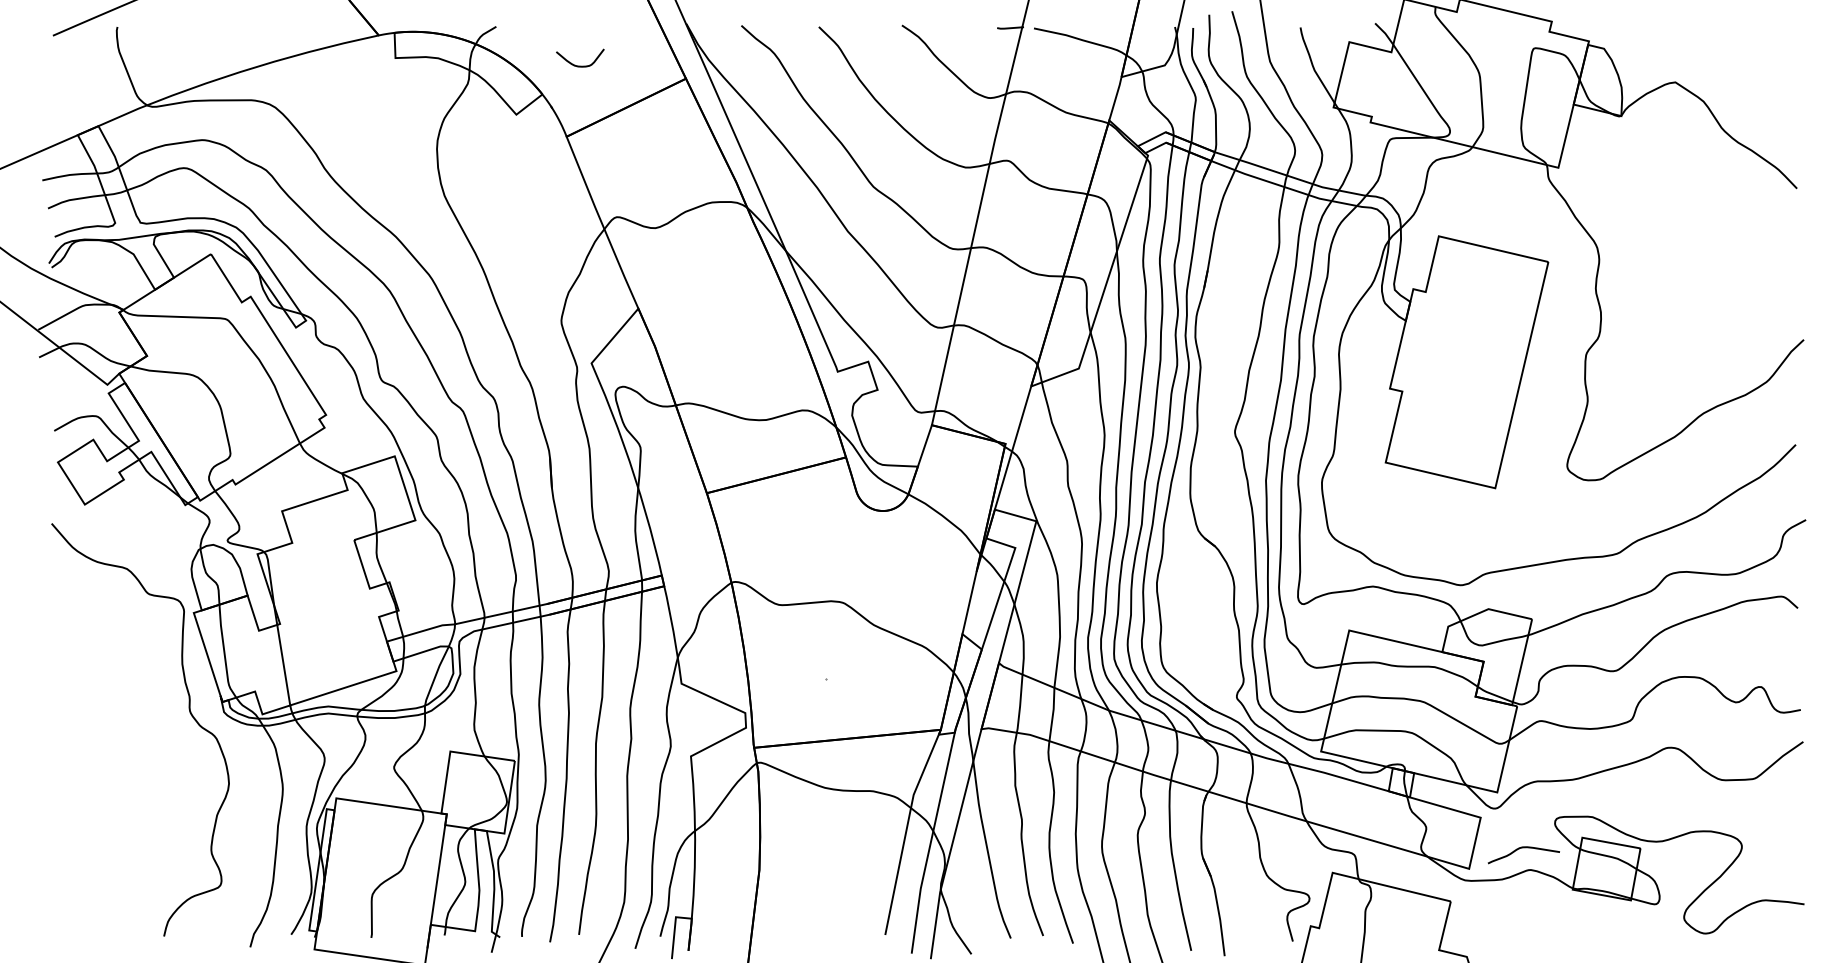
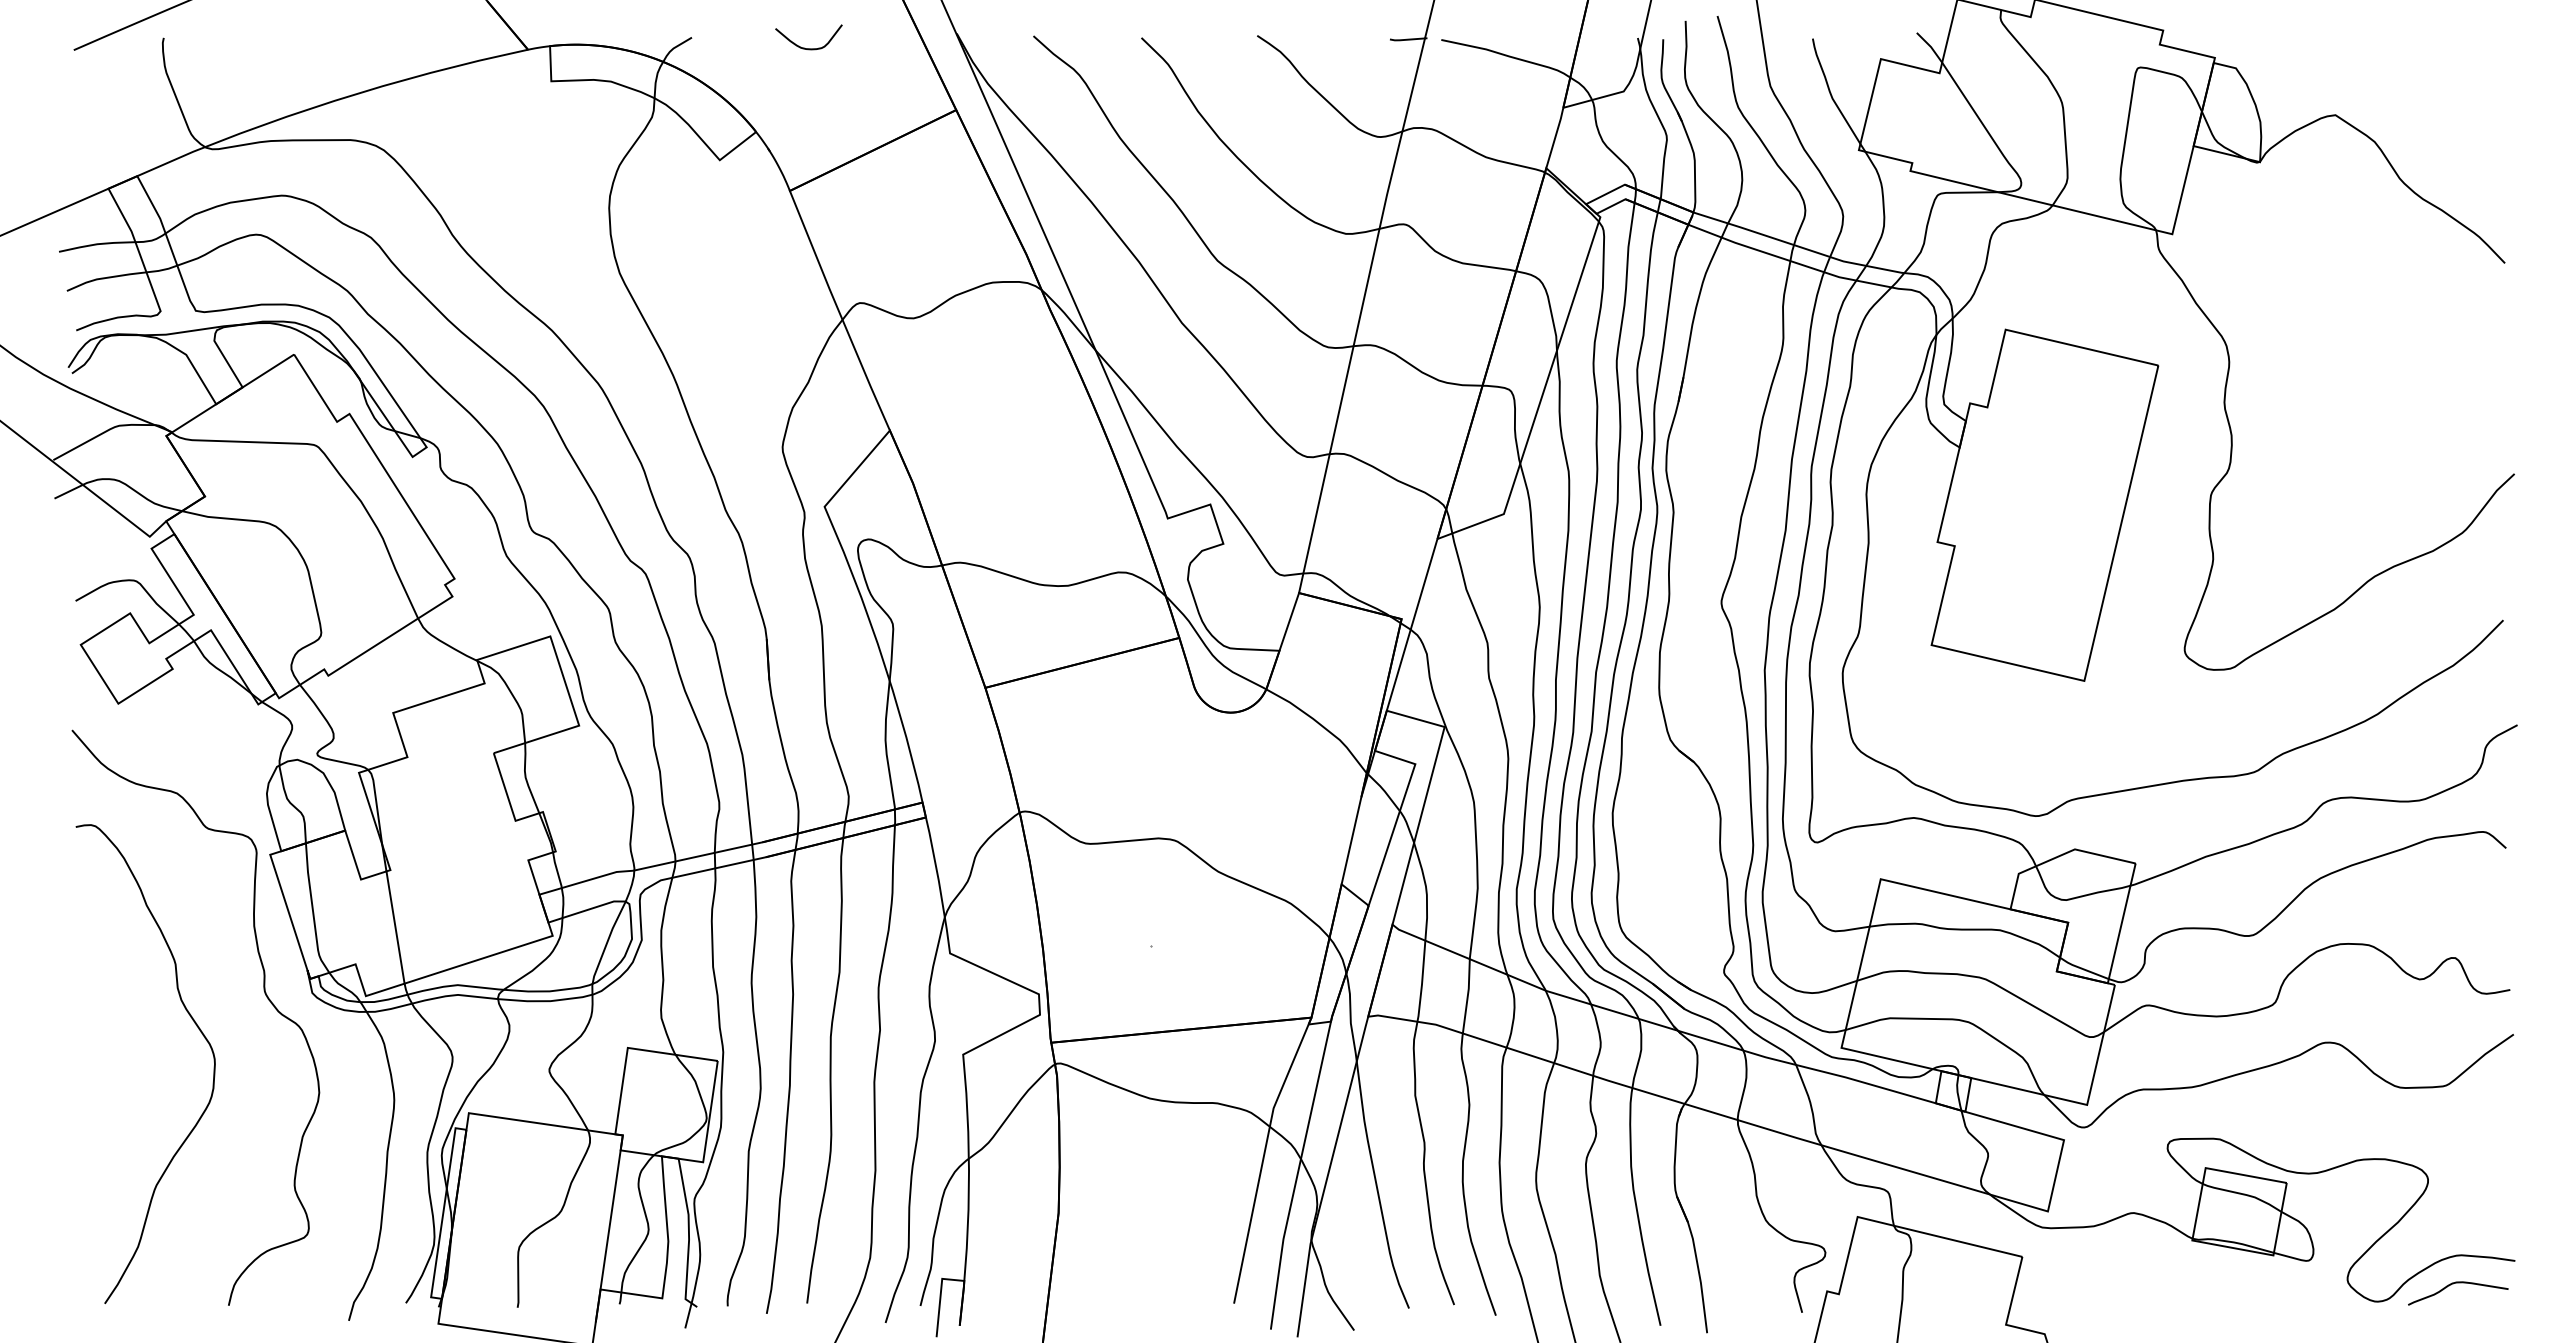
curve: (577, 65) -> (804, 47), moved
curve: (142, 738) -> (198, 1029), added
curve: (1524, 848) -> (2458, 1283), moved

